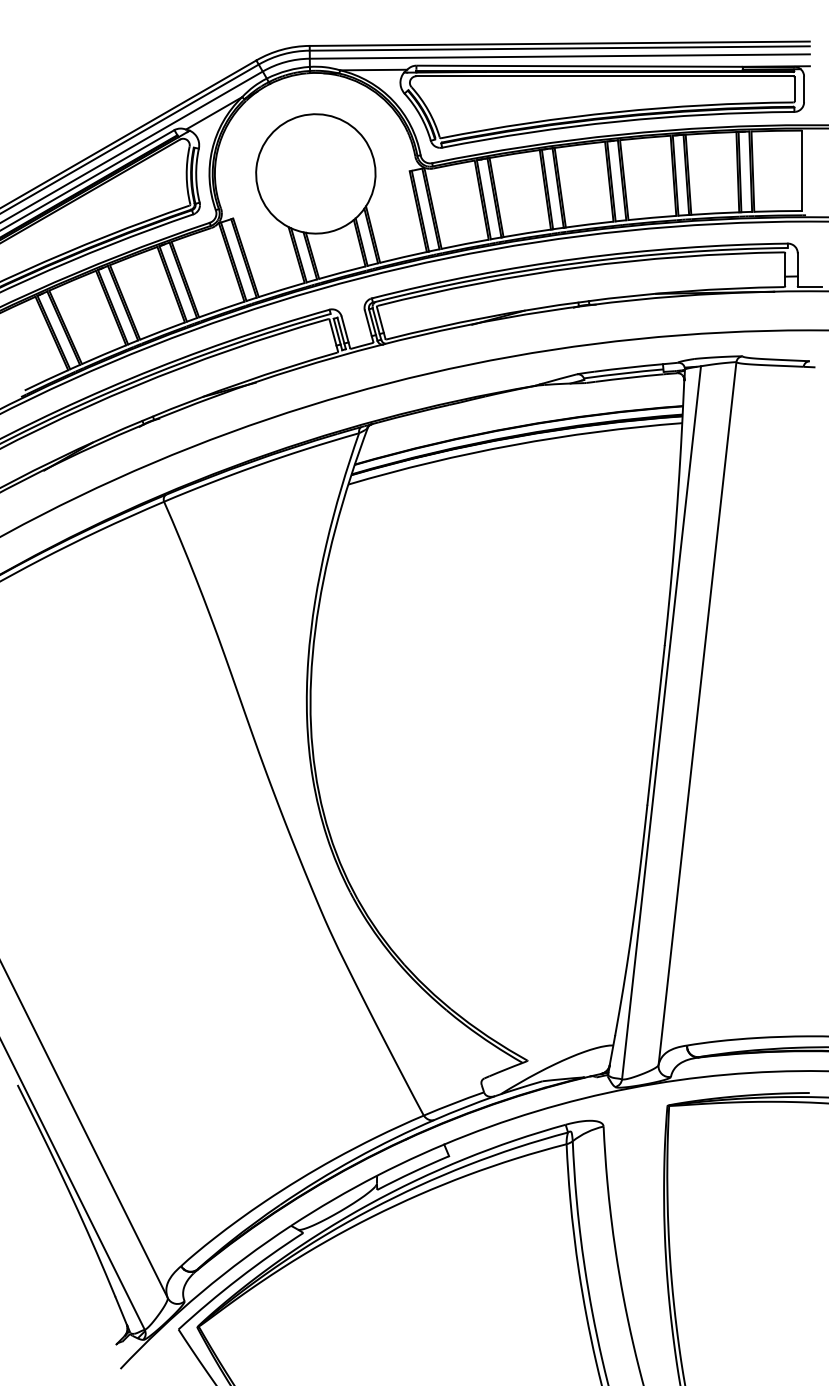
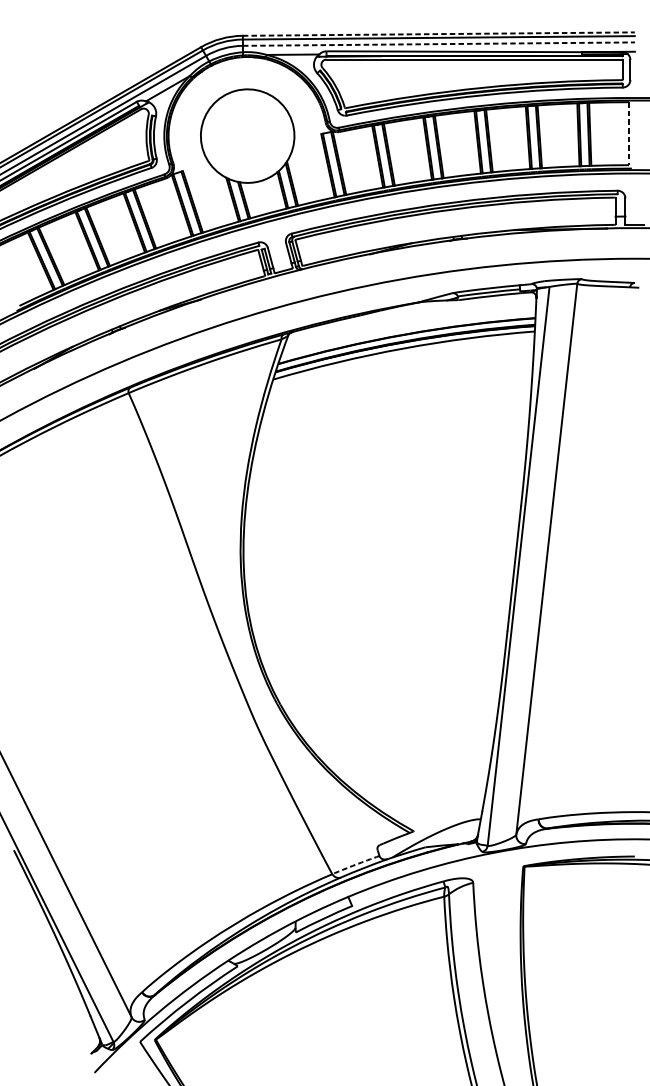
line: (560, 43) -> (439, 33), solid -> dashed
line: (560, 56) -> (439, 44), solid -> dashed
line: (802, 171) -> (629, 134), solid -> dashed
arc: (453, 1103) -> (355, 864), solid -> dashed

